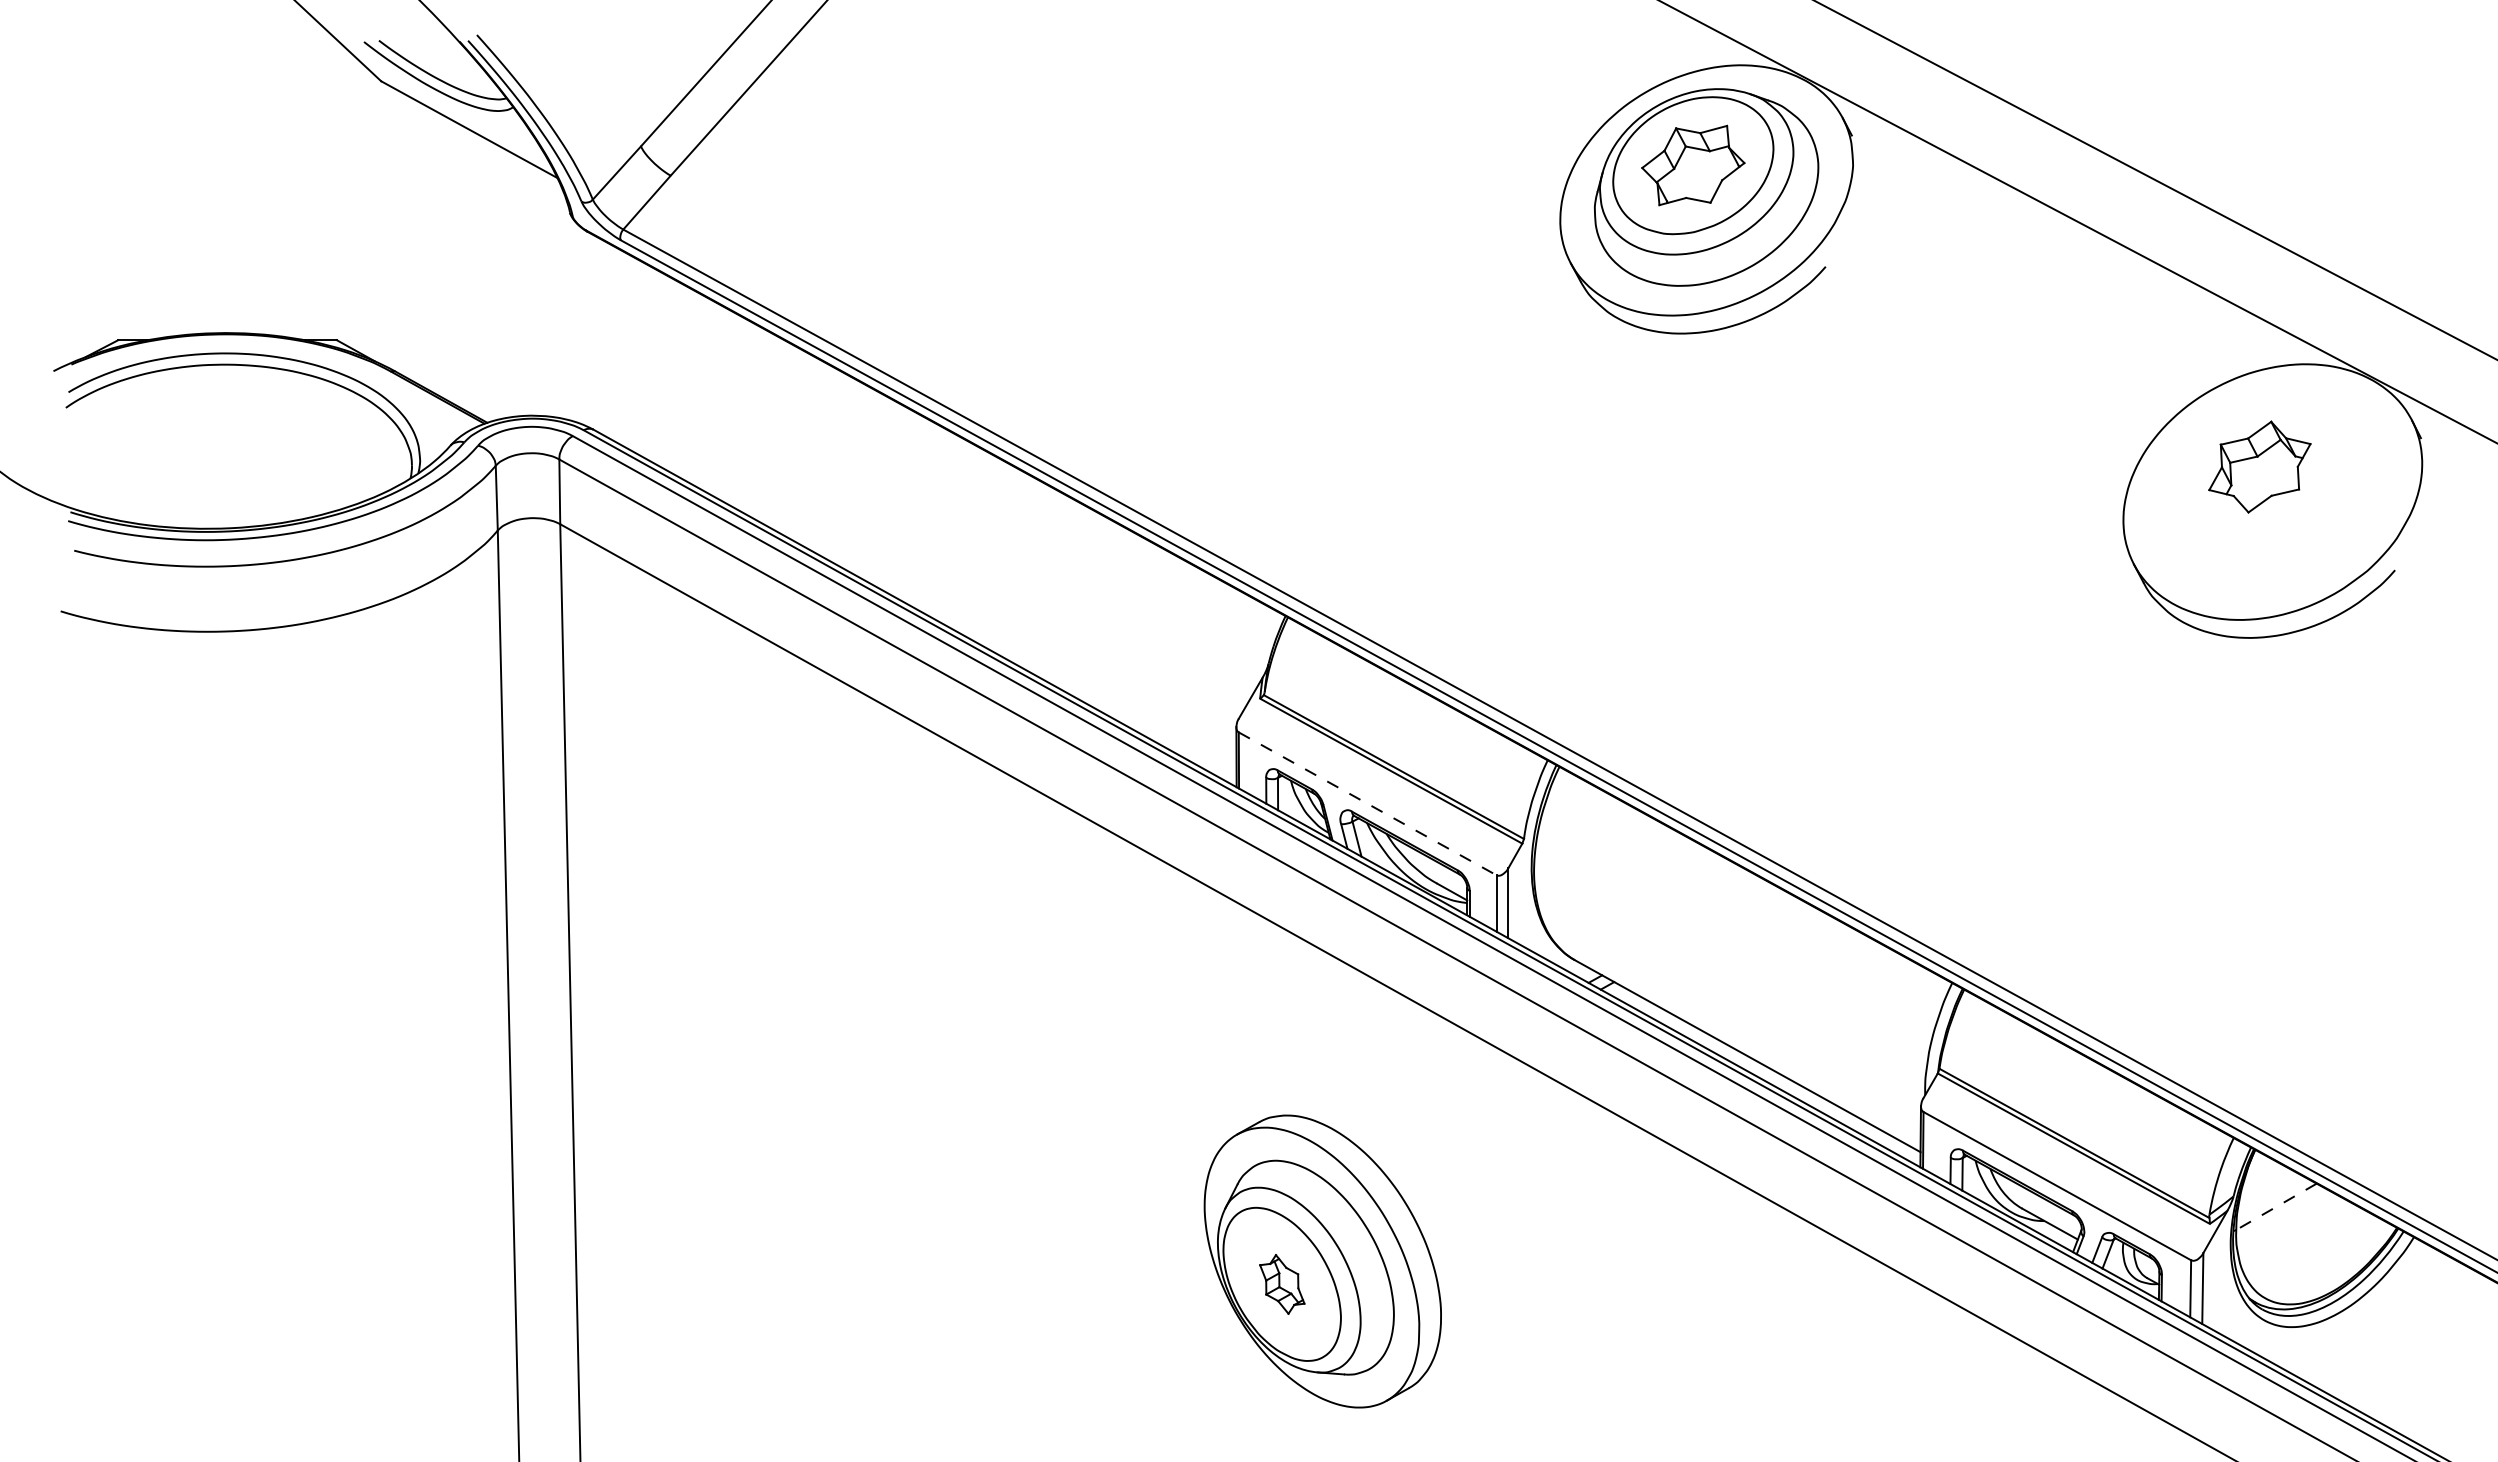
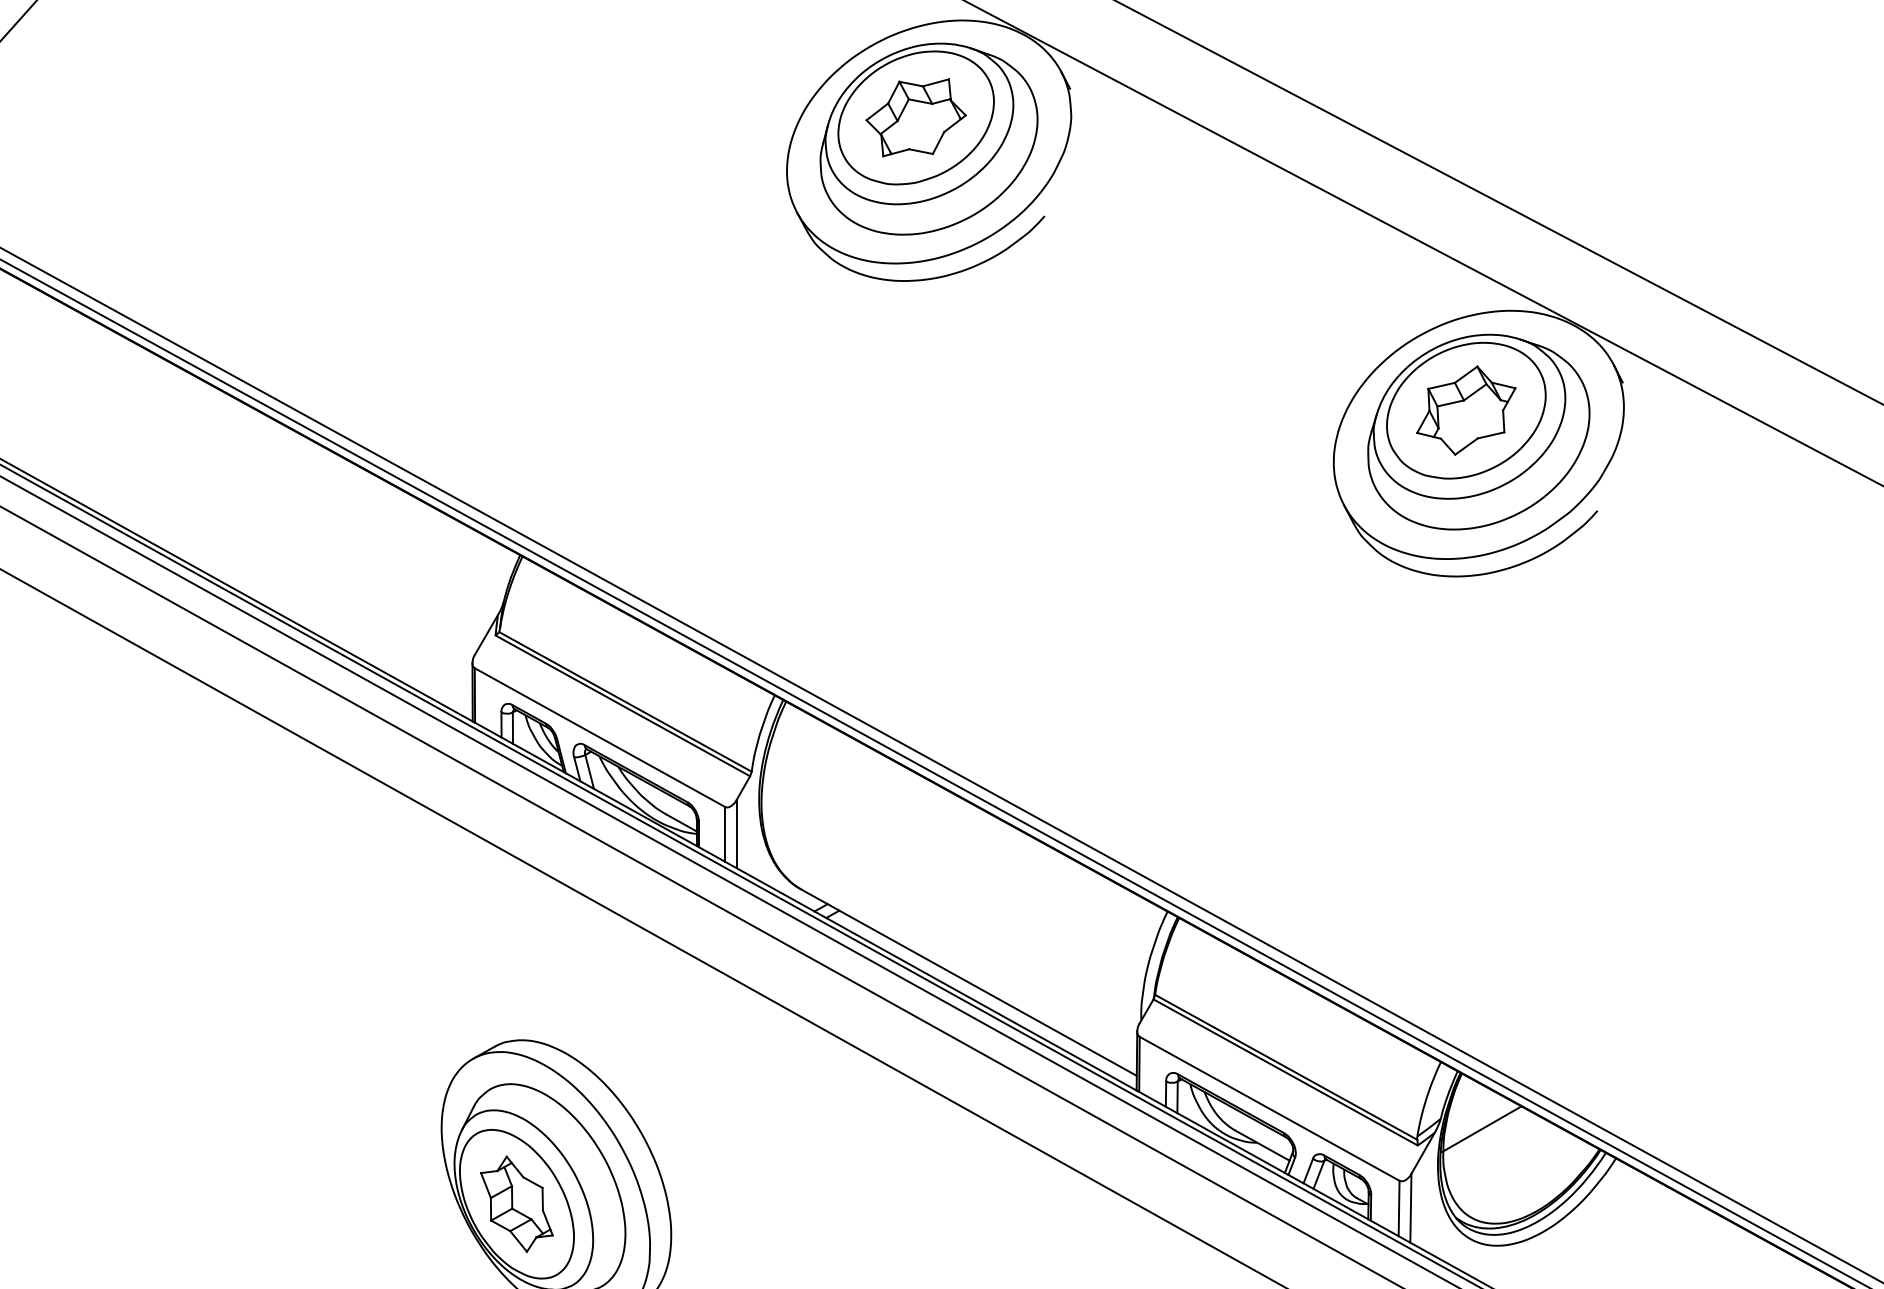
part: (2272, 489) -> (1478, 432), added
line: (1368, 804) -> (600, 738), dashed -> solid
line: (2276, 1207) -> (1482, 1129), dashed -> solid
part: (1282, 1284) -> (517, 1204), size x1.67

